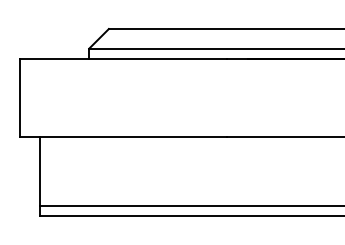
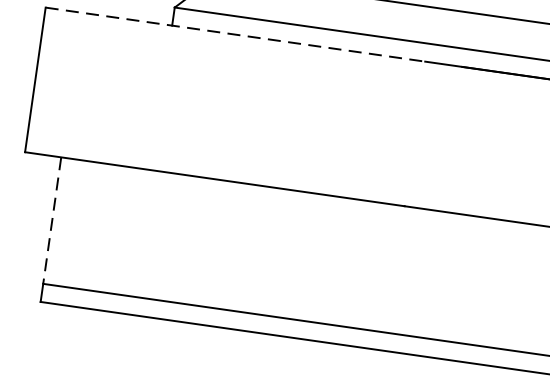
line: (124, 58) -> (236, 34), solid -> dashed
line: (40, 172) -> (52, 222), solid -> dashed

